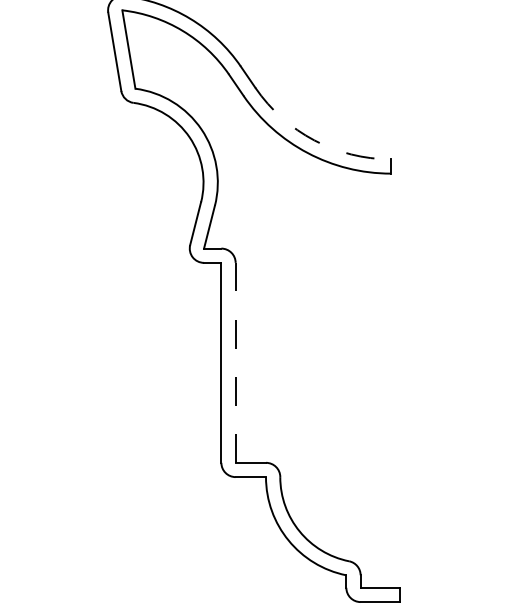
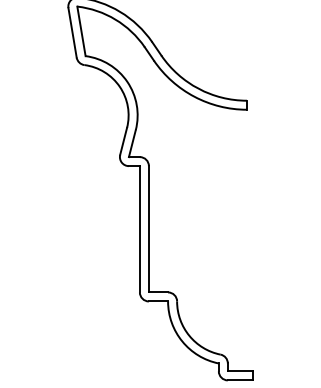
arc: (314, 139) -> (198, 88), dashed -> solid
line: (235, 361) -> (148, 228), dashed -> solid

